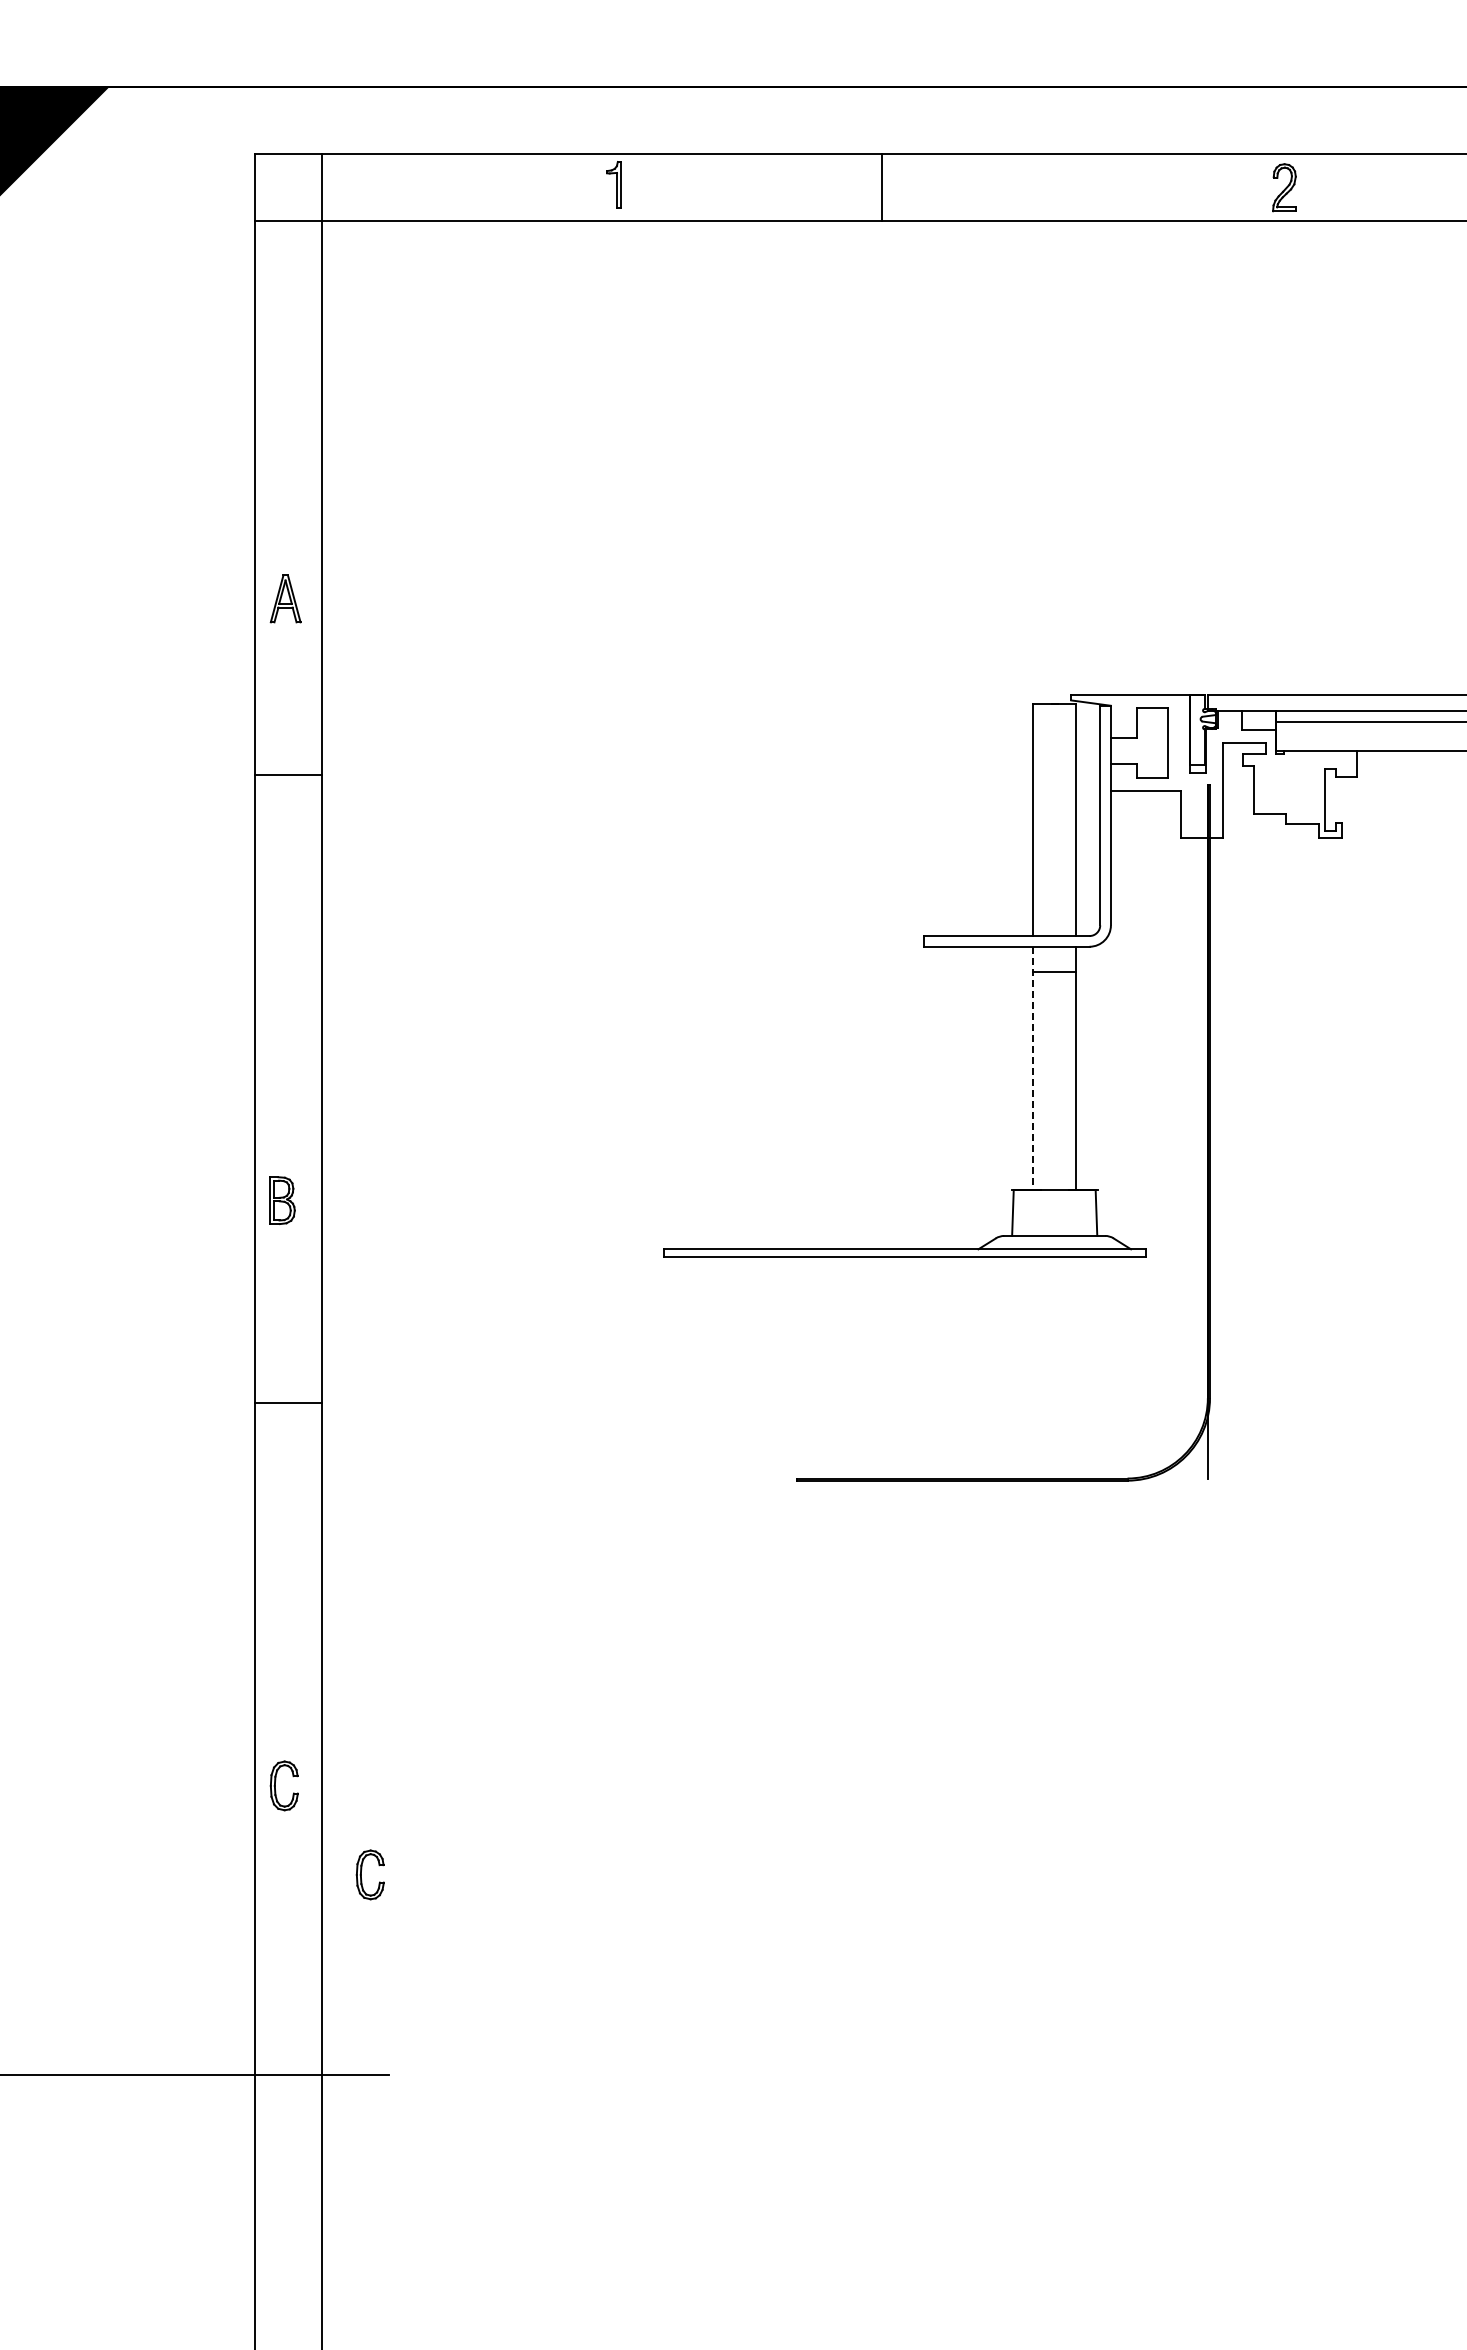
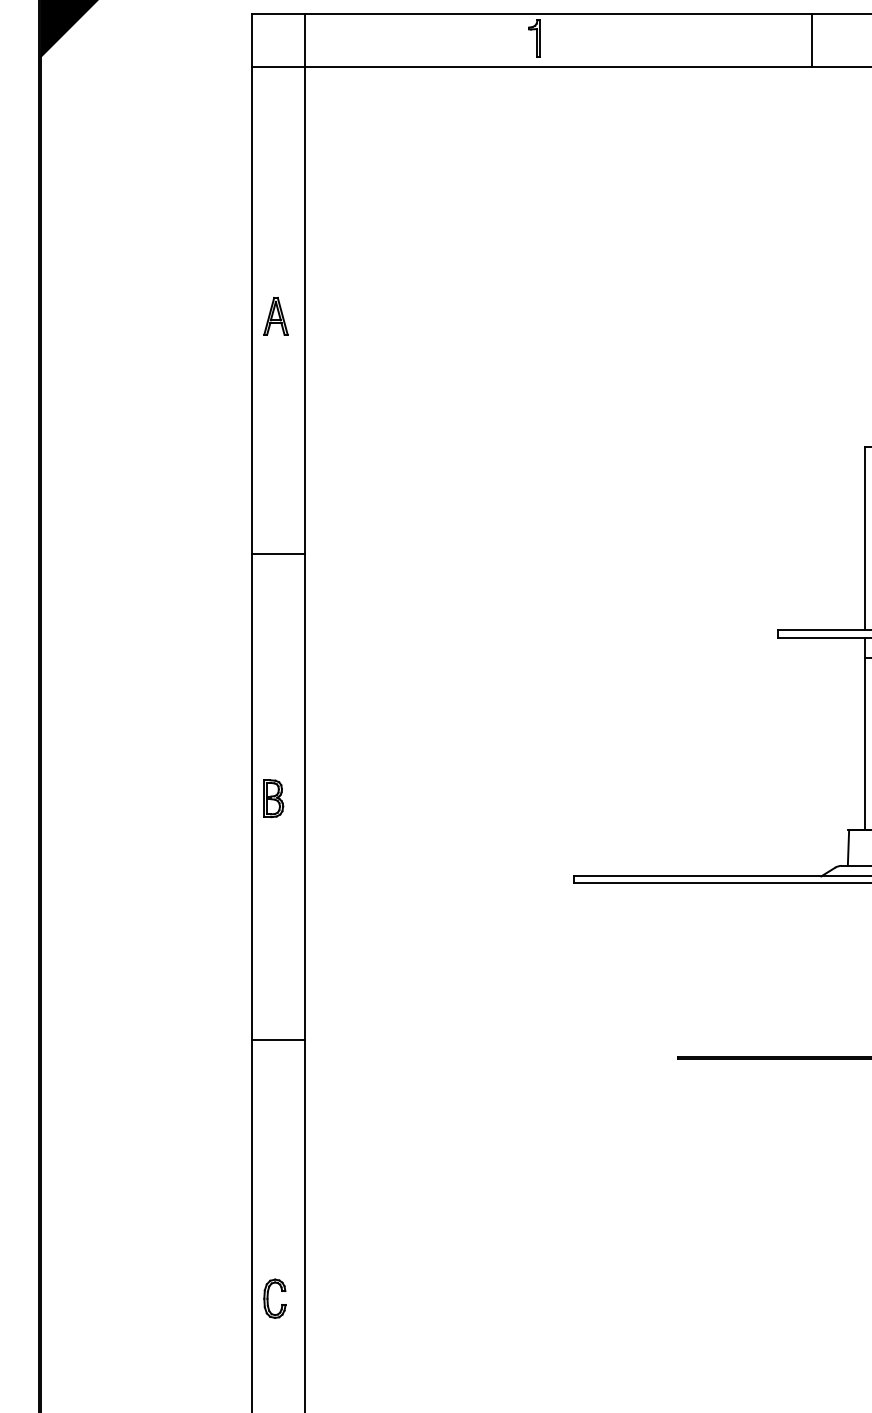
line: (882, 187) -> (811, 40), moved
part: (285, 598) -> (275, 316), moved
line: (288, 775) -> (278, 553), moved
line: (1033, 1068) -> (864, 734), dashed -> solid
part: (282, 1200) -> (273, 798), moved
line: (288, 1403) -> (278, 1040), moved
part: (361, 1874) -> (335, 1368), removed

